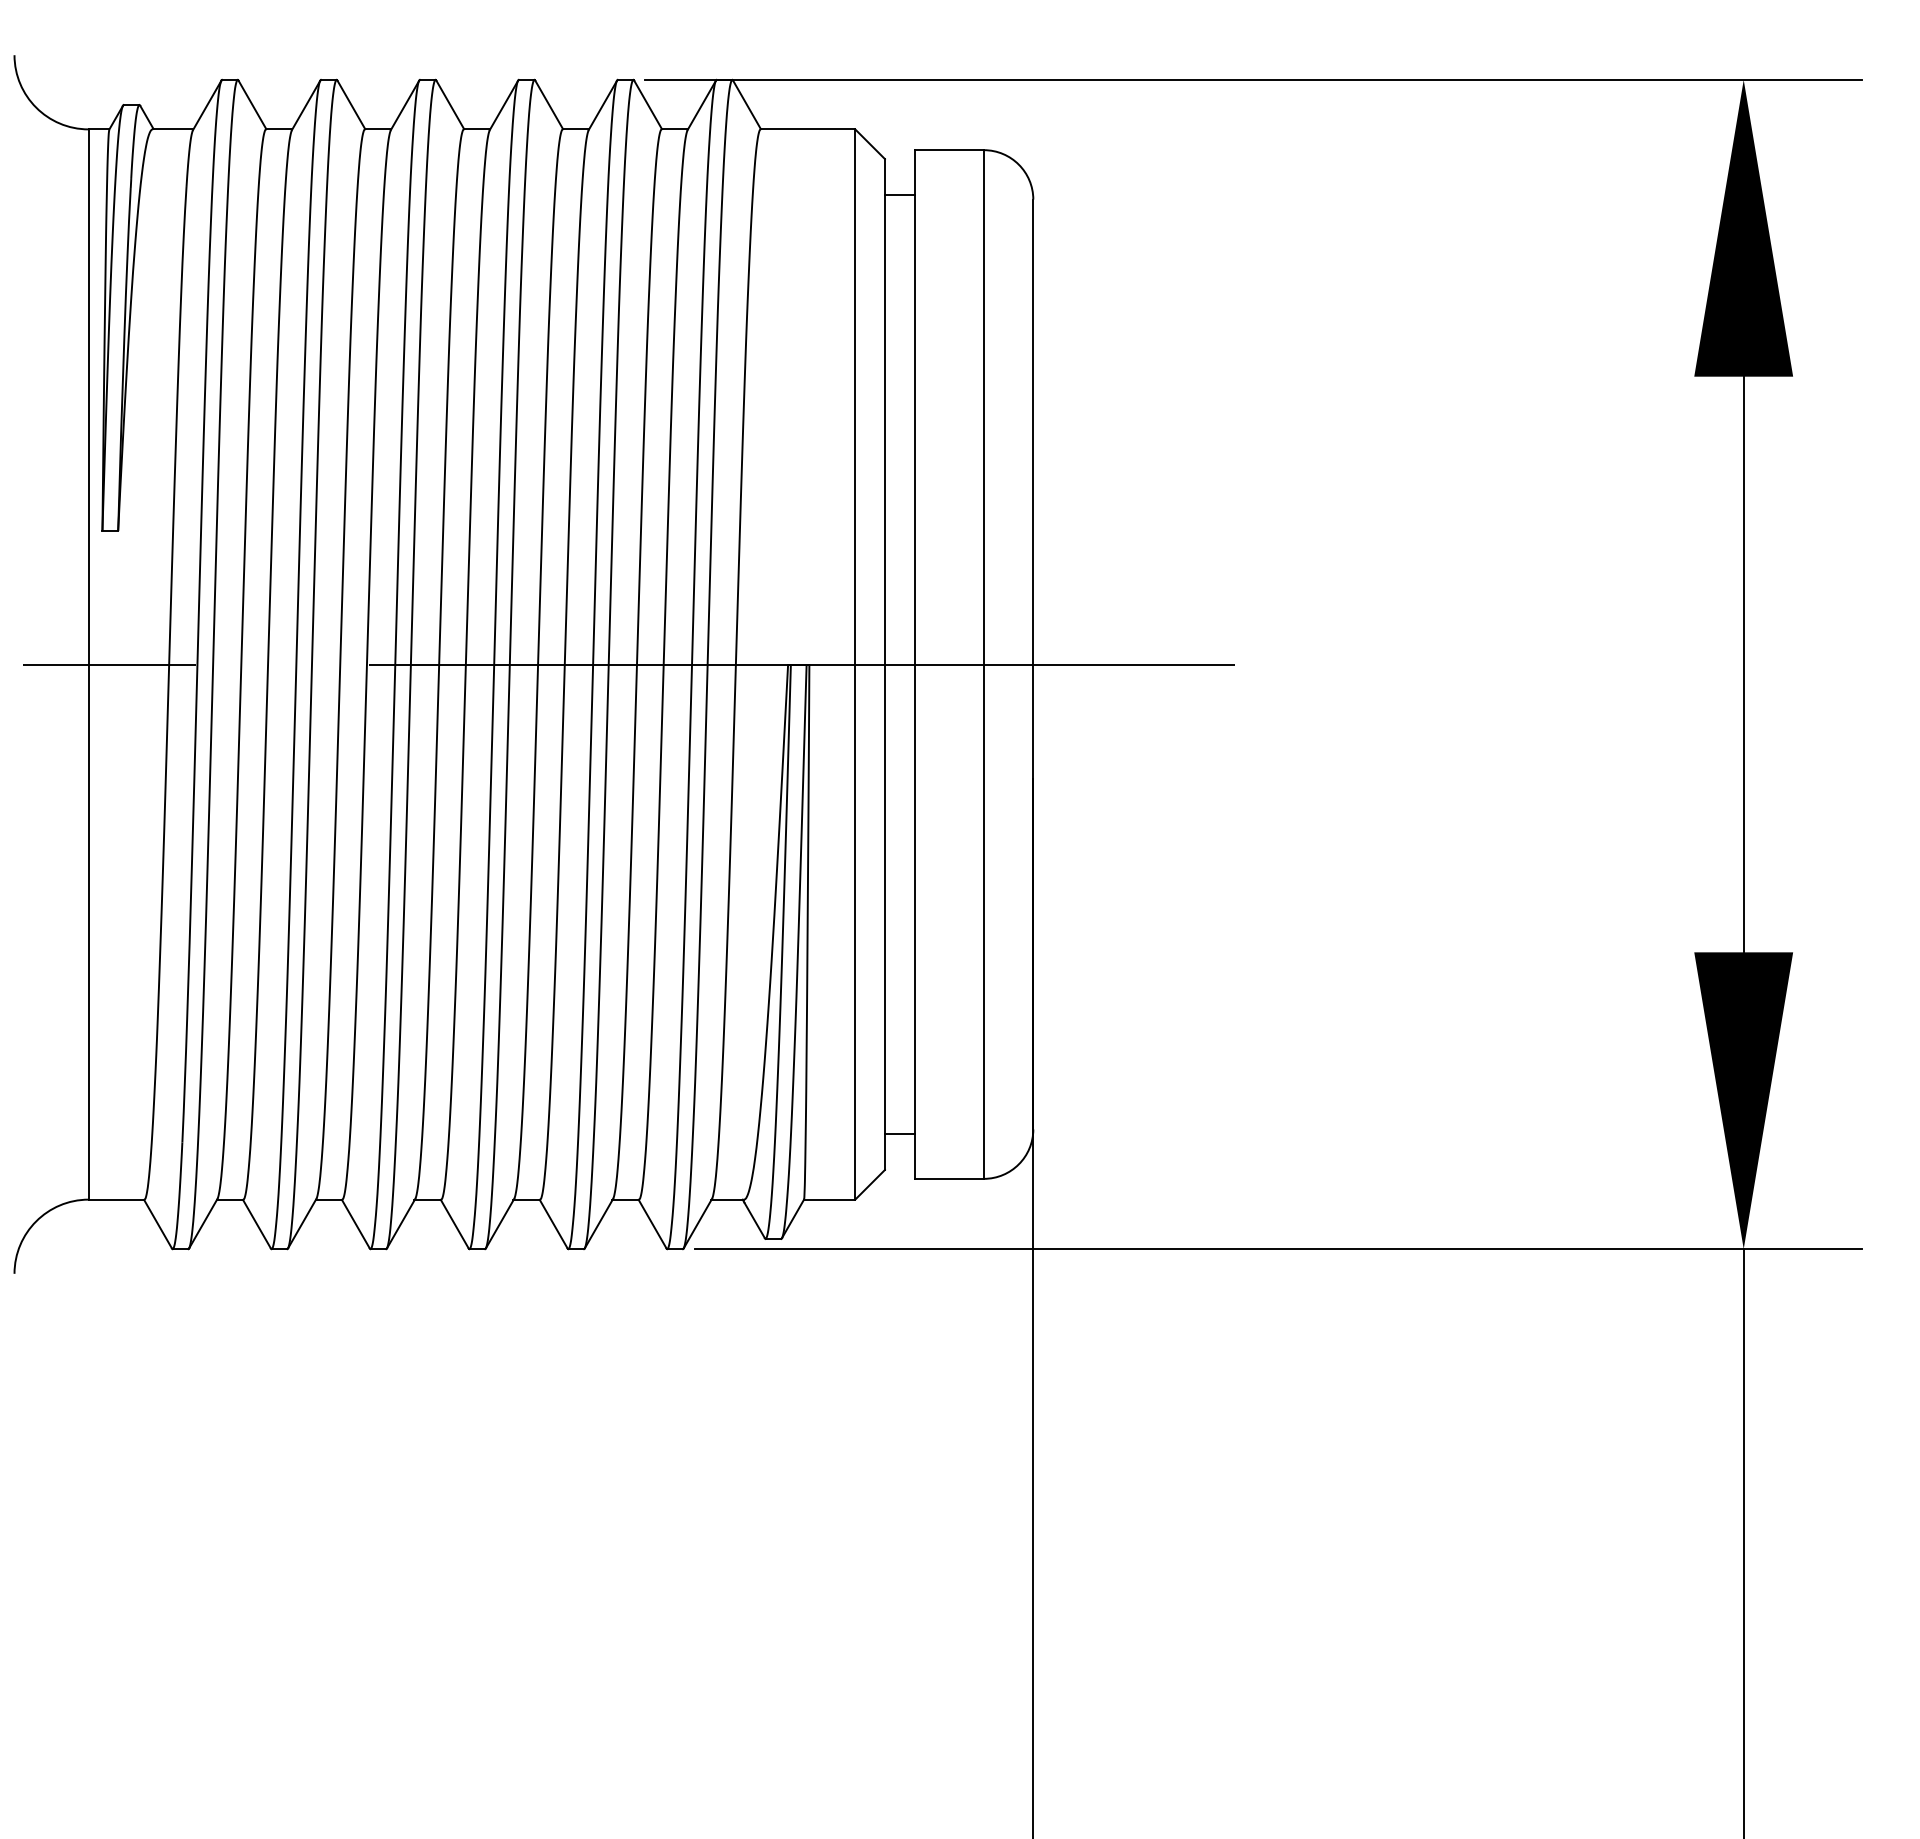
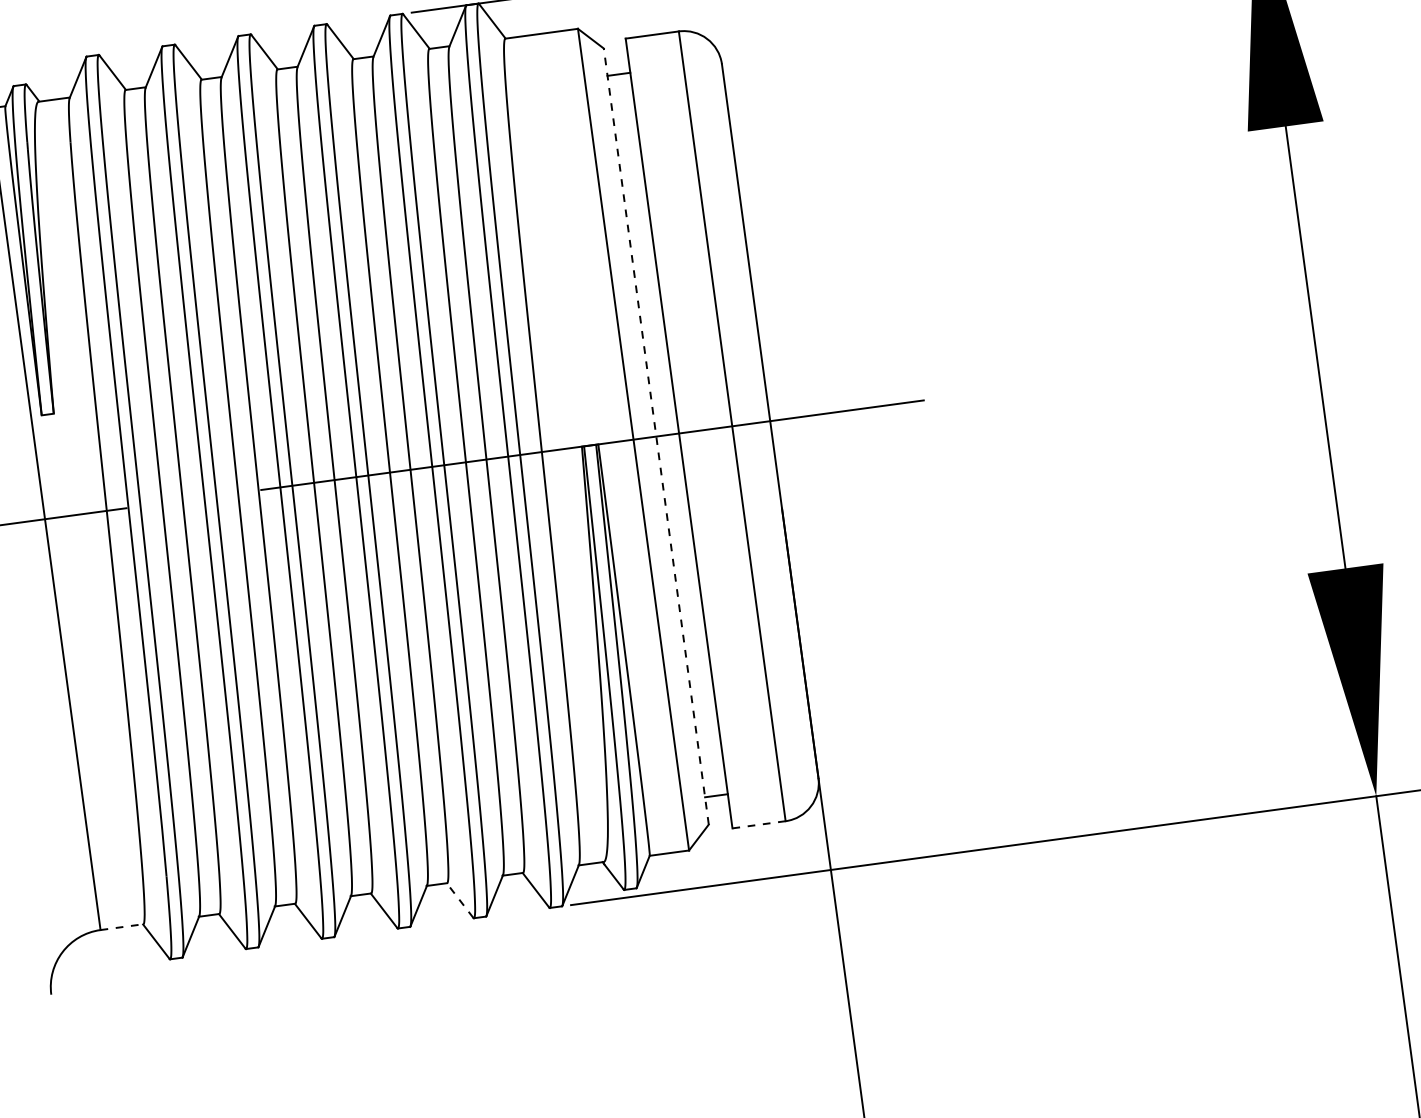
line: (884, 664) -> (655, 436), solid -> dashed
line: (949, 1178) -> (759, 824), solid -> dashed
line: (116, 1199) -> (121, 927), solid -> dashed
line: (553, 1223) -> (459, 900), solid -> dashed

